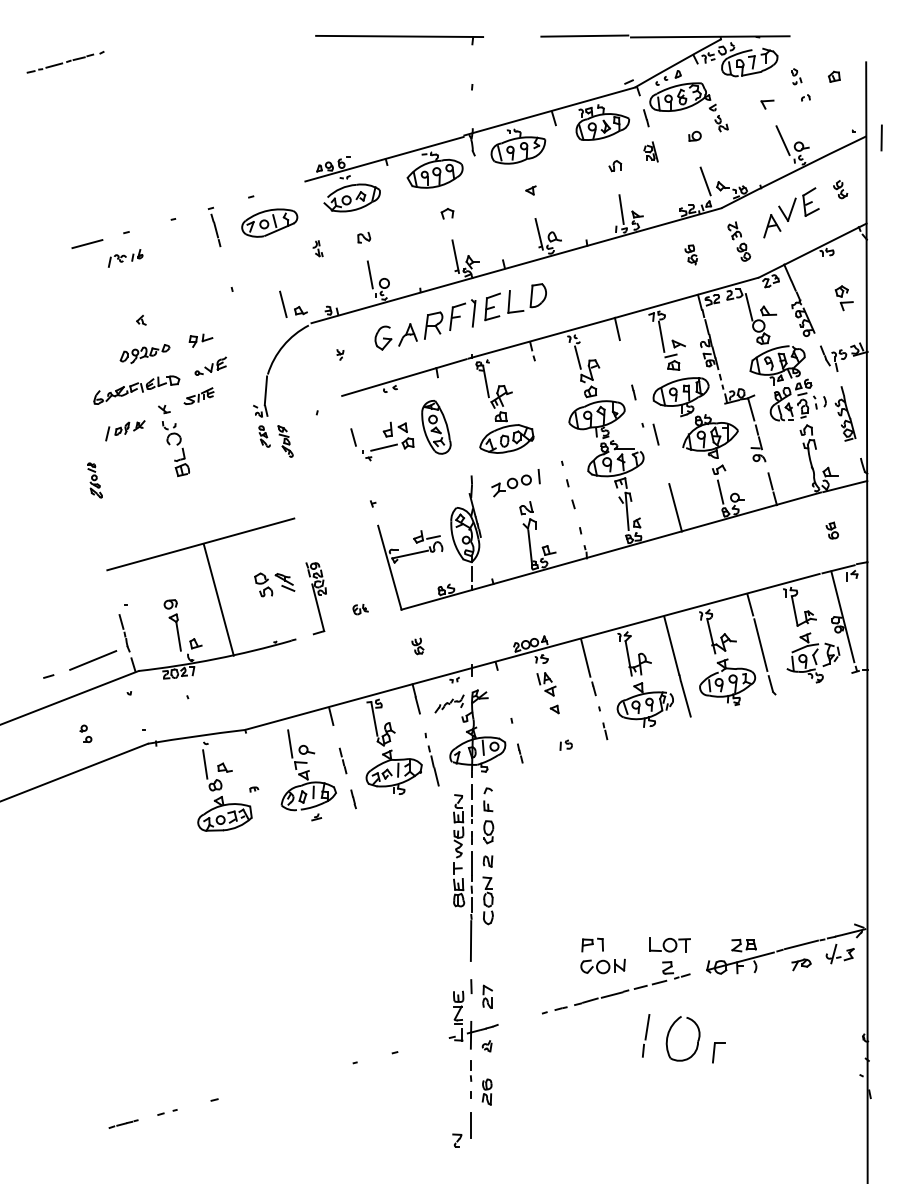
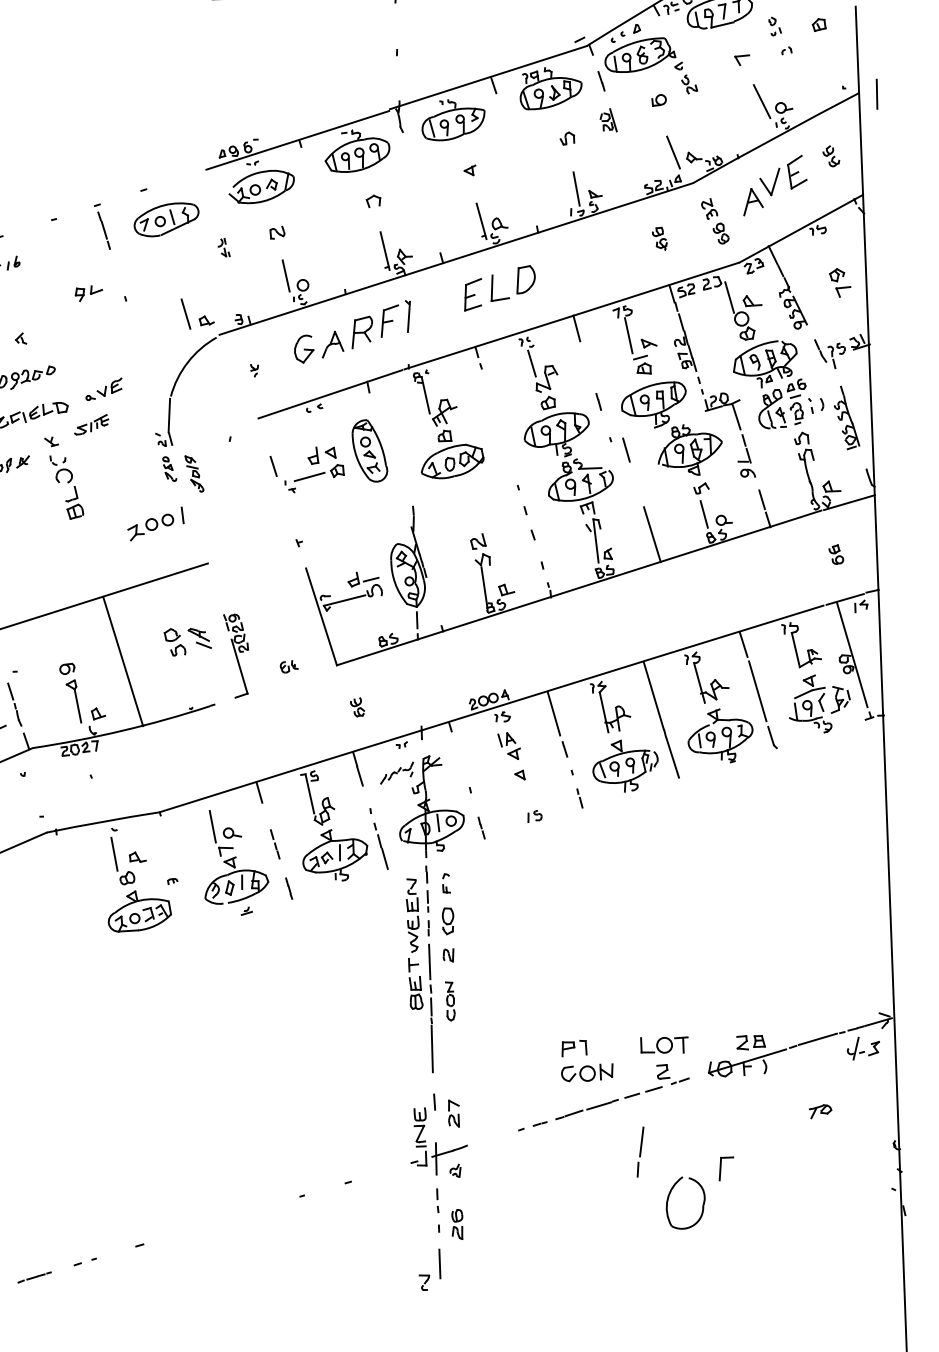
part: (515, 302) -> (499, 288), moved
part: (200, 340) -> (88, 293), moved
part: (515, 483) -> (155, 524), moved
part: (488, 799) -> (446, 883), size x0.7
part: (487, 900) -> (449, 1000), size x0.7
part: (801, 964) -> (820, 1111), moved
part: (670, 1031) -> (670, 1195), moved

